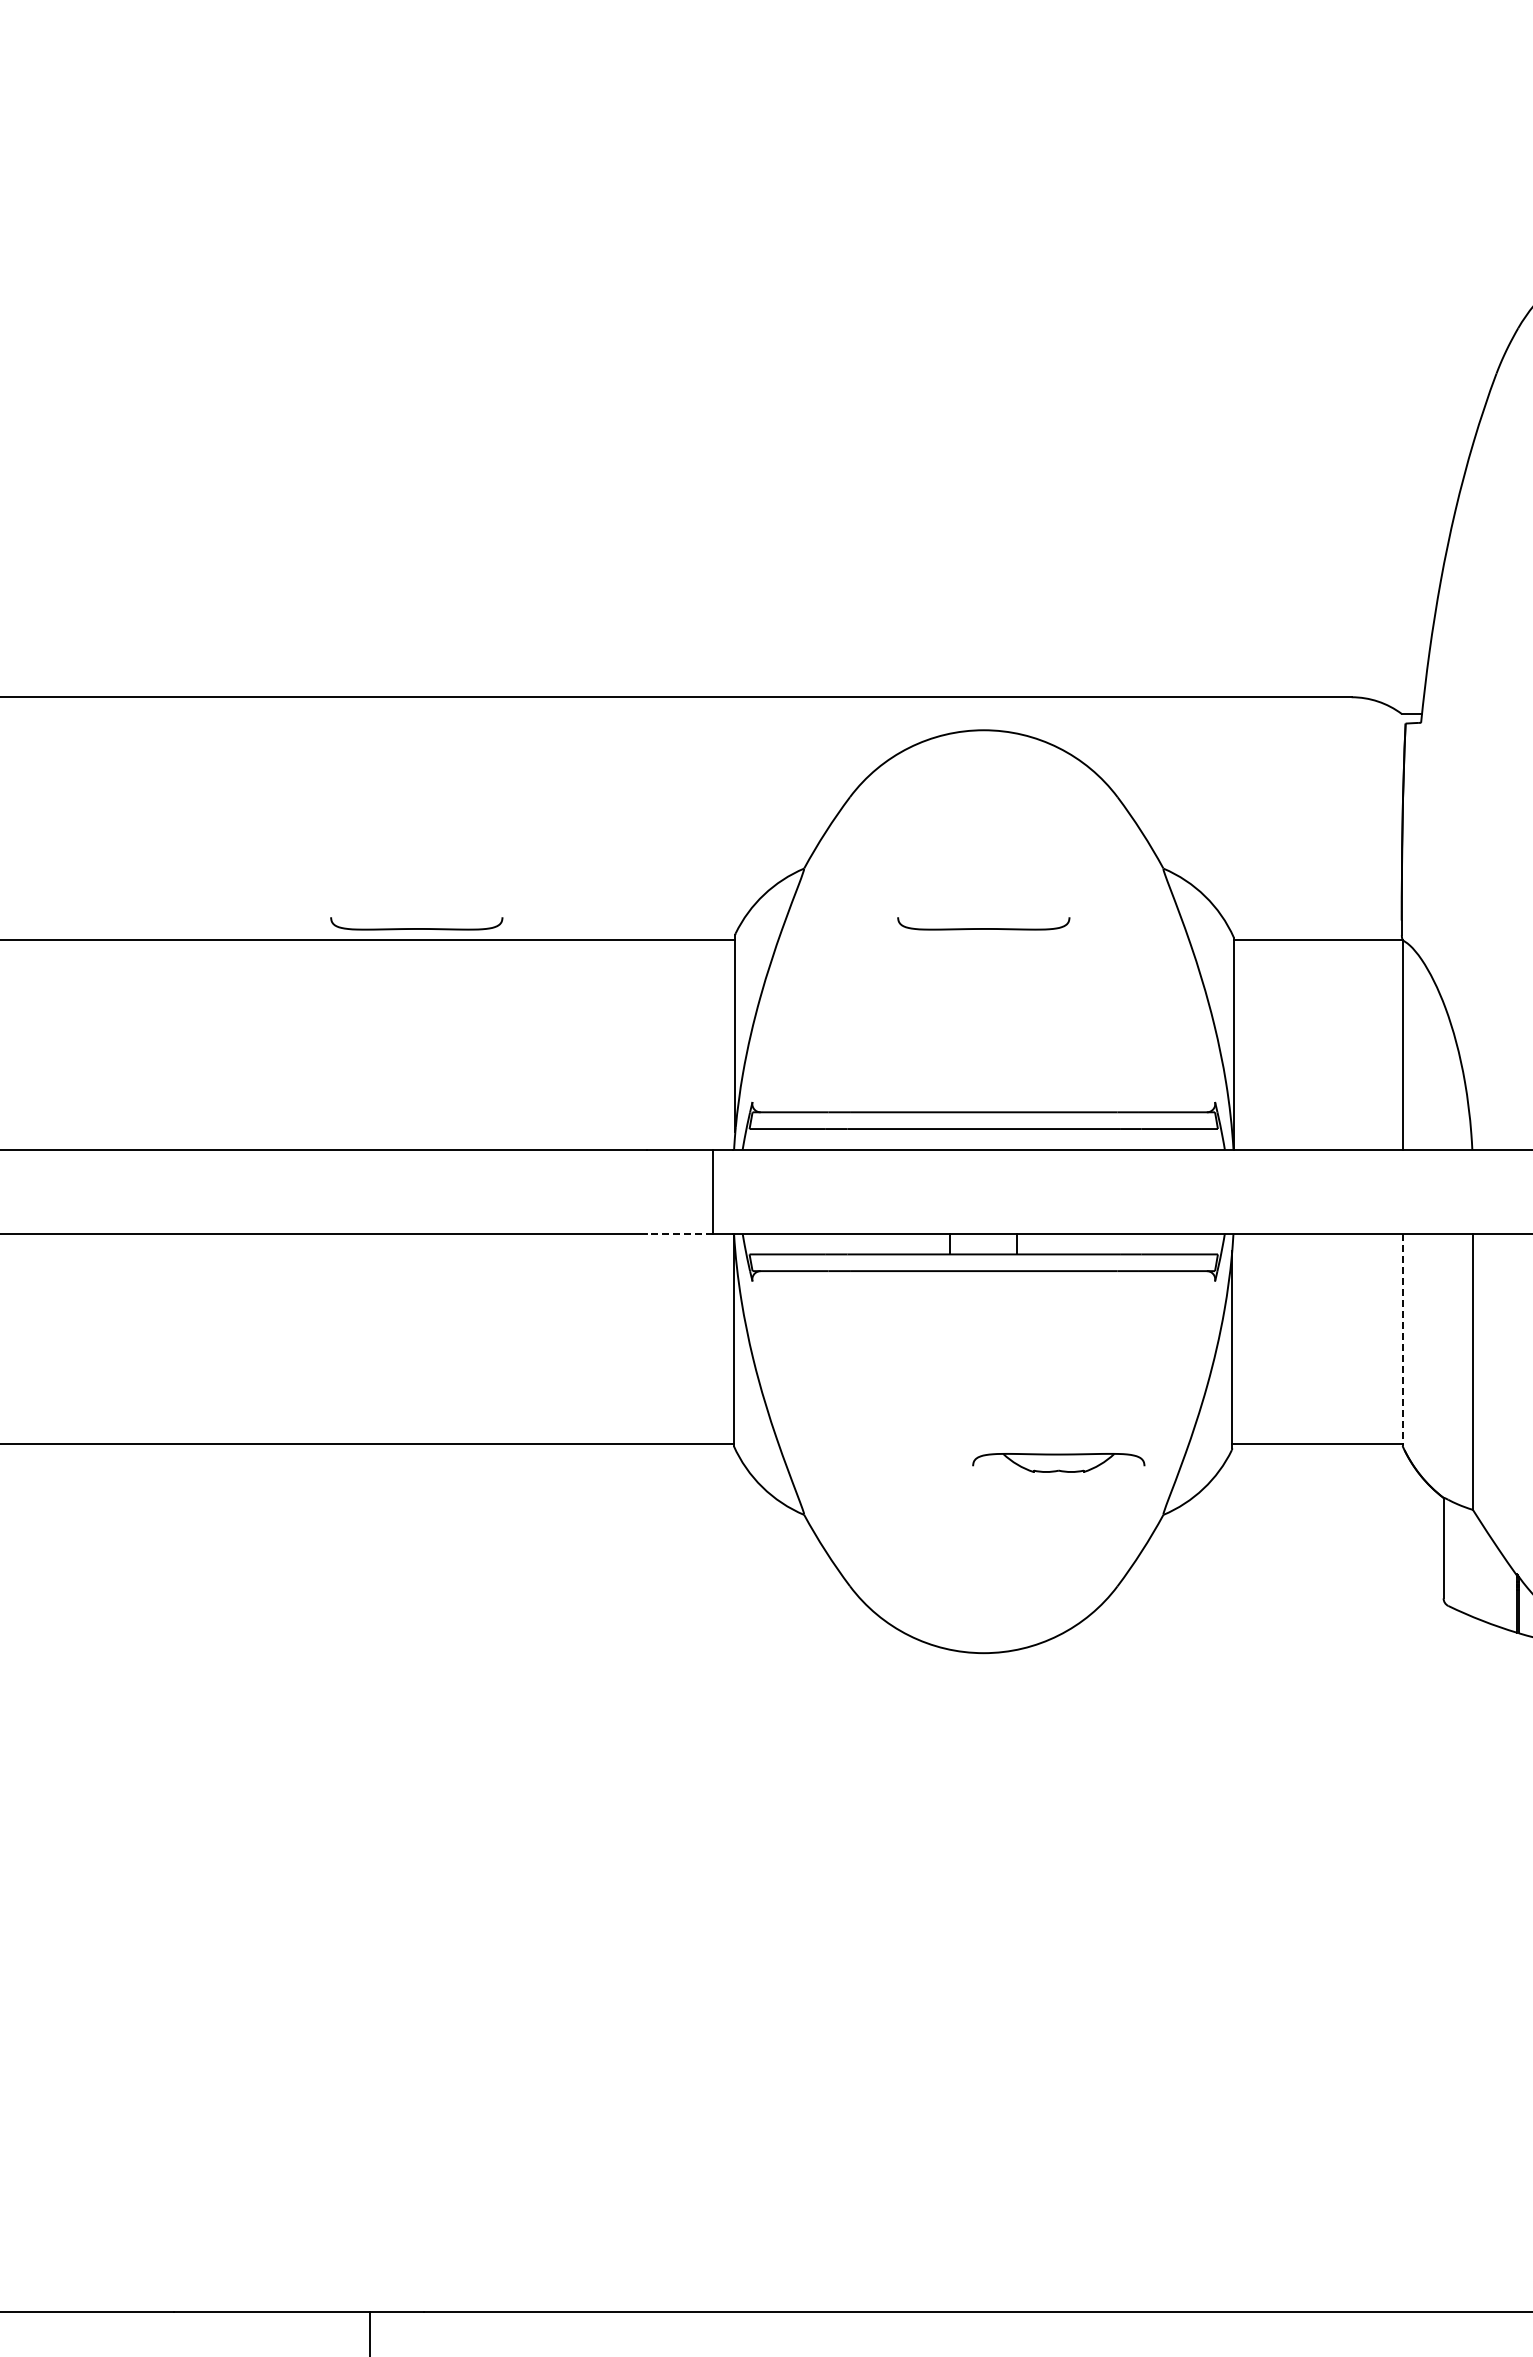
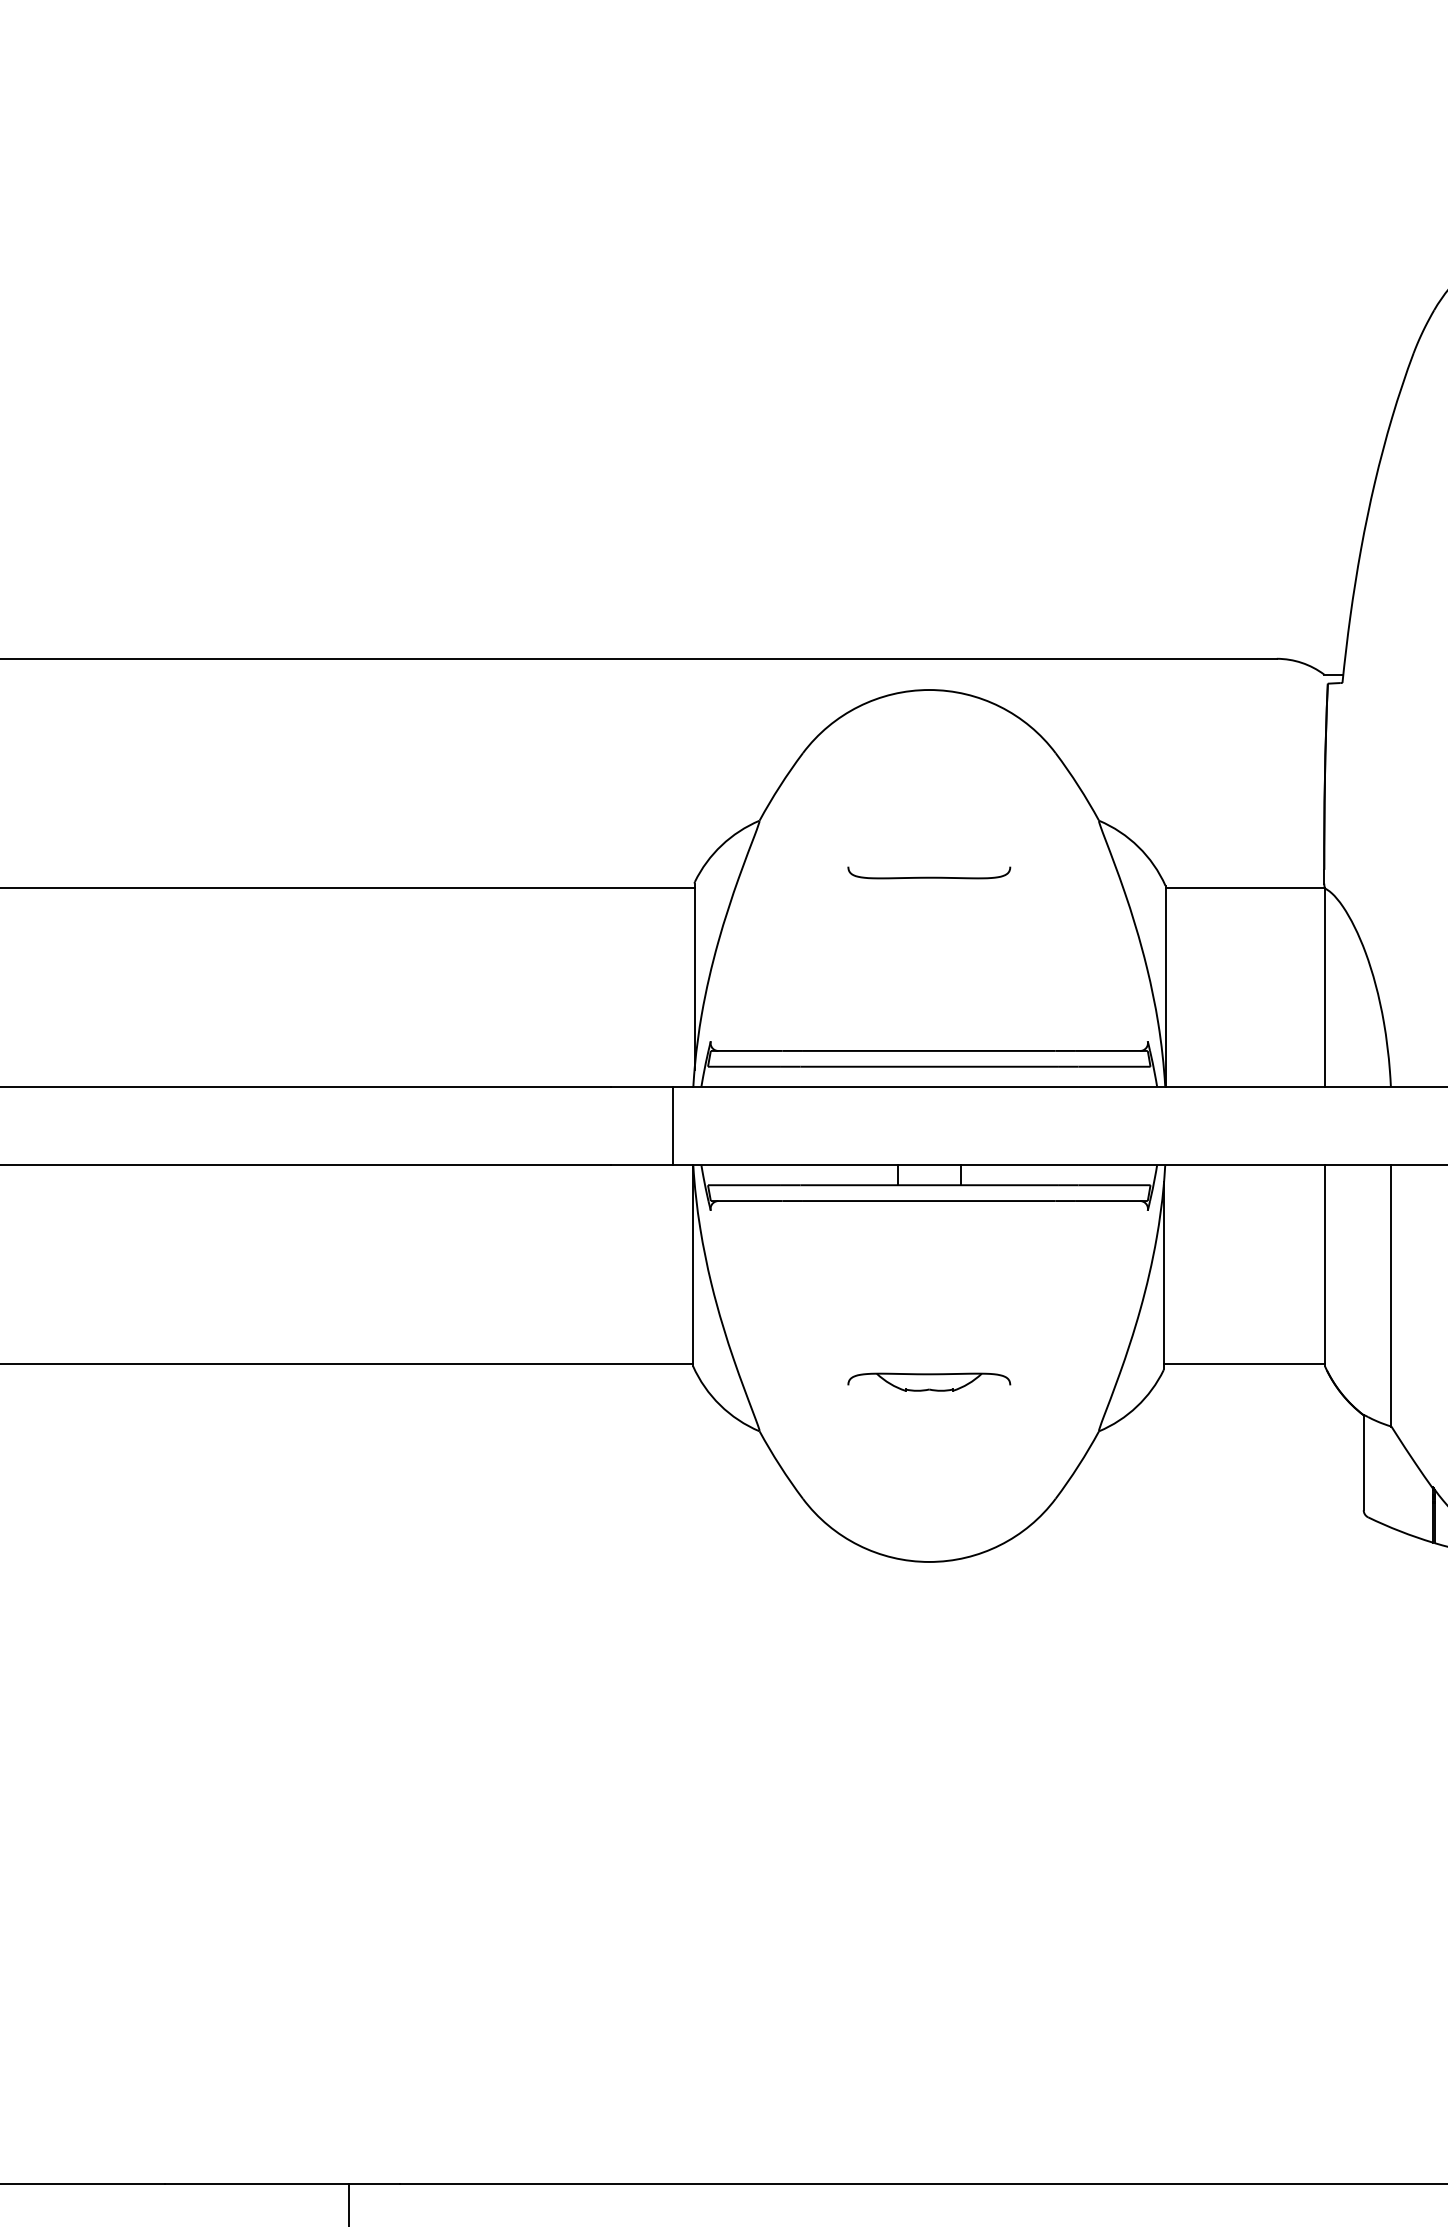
curve: (416, 928) -> (393, 877), removed
line: (679, 1233) -> (641, 1165), dashed -> solid
line: (1402, 1340) -> (1324, 1266), dashed -> solid
part: (1058, 1462) -> (929, 1381), moved

